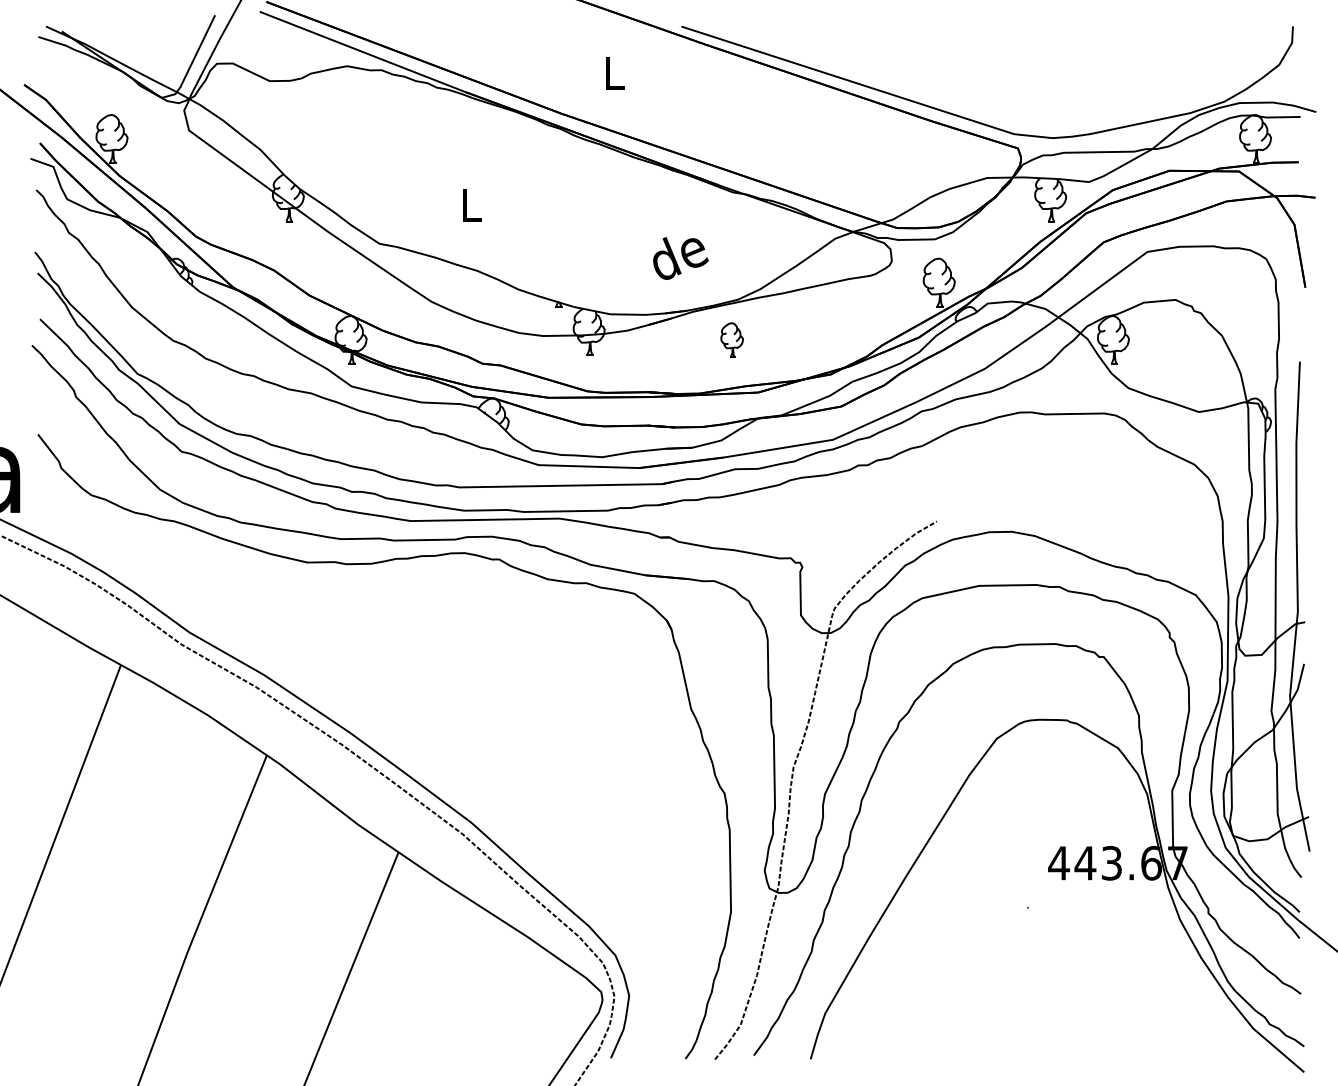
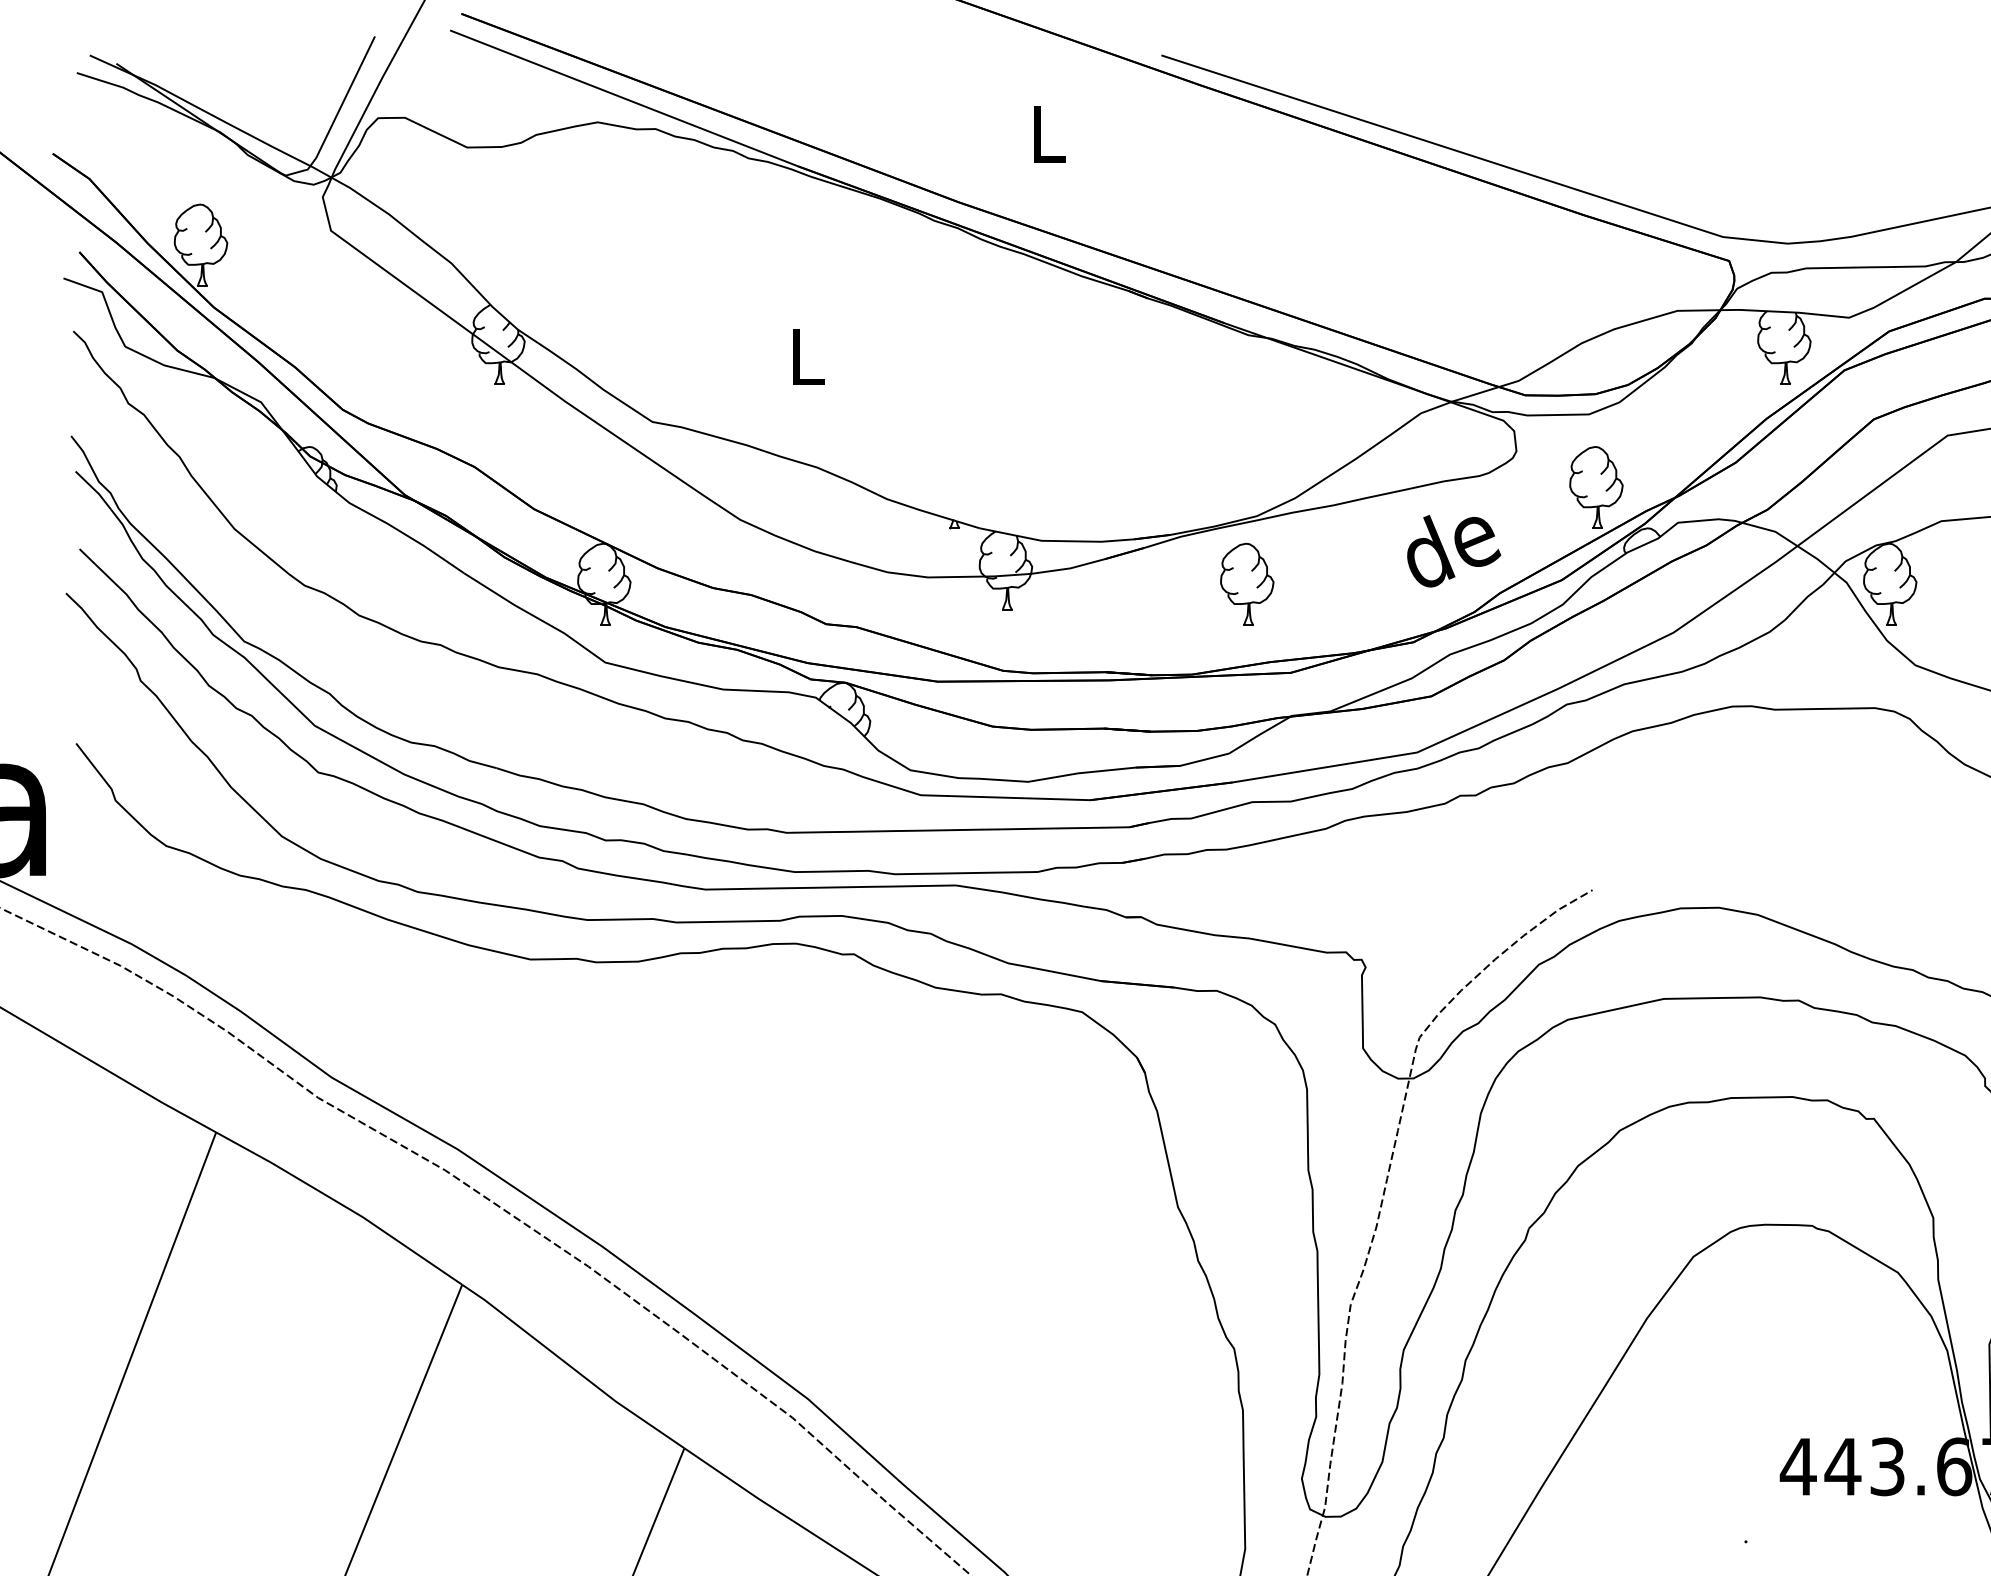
text: (680, 258) -> (1453, 551), moved
part: (731, 339) -> (1245, 583), size x1.43

